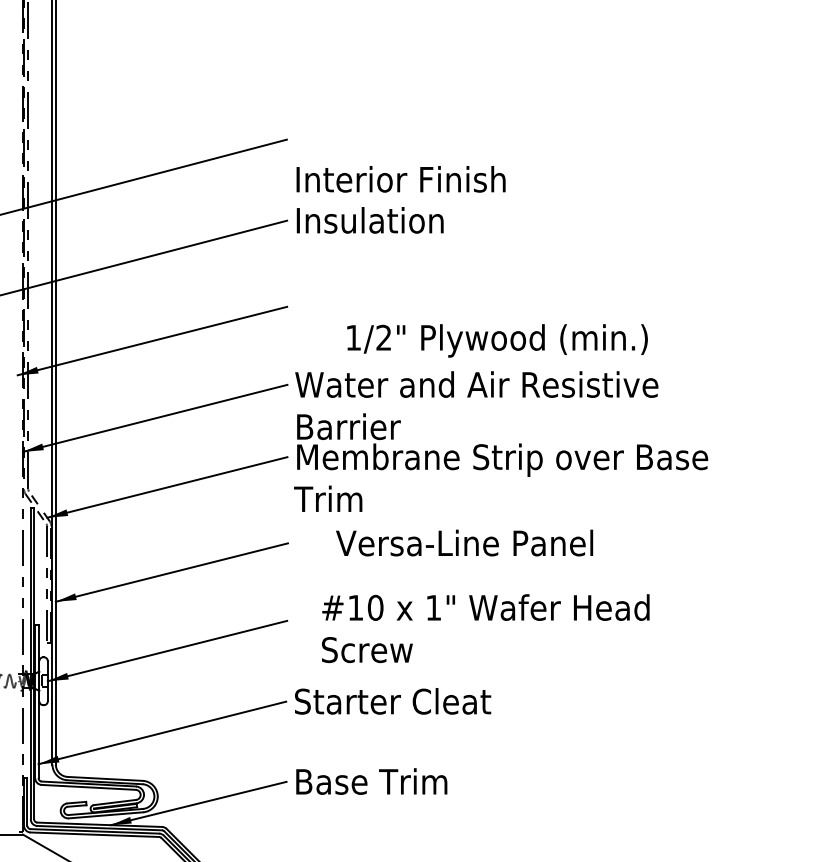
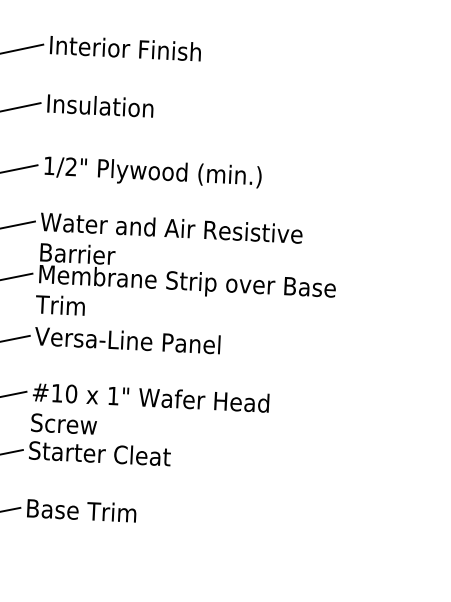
text: (400, 179) -> (125, 48), moved
text: (497, 340) -> (153, 172), moved
text: (464, 542) -> (127, 340), moved
text: (485, 628) -> (150, 412), moved

